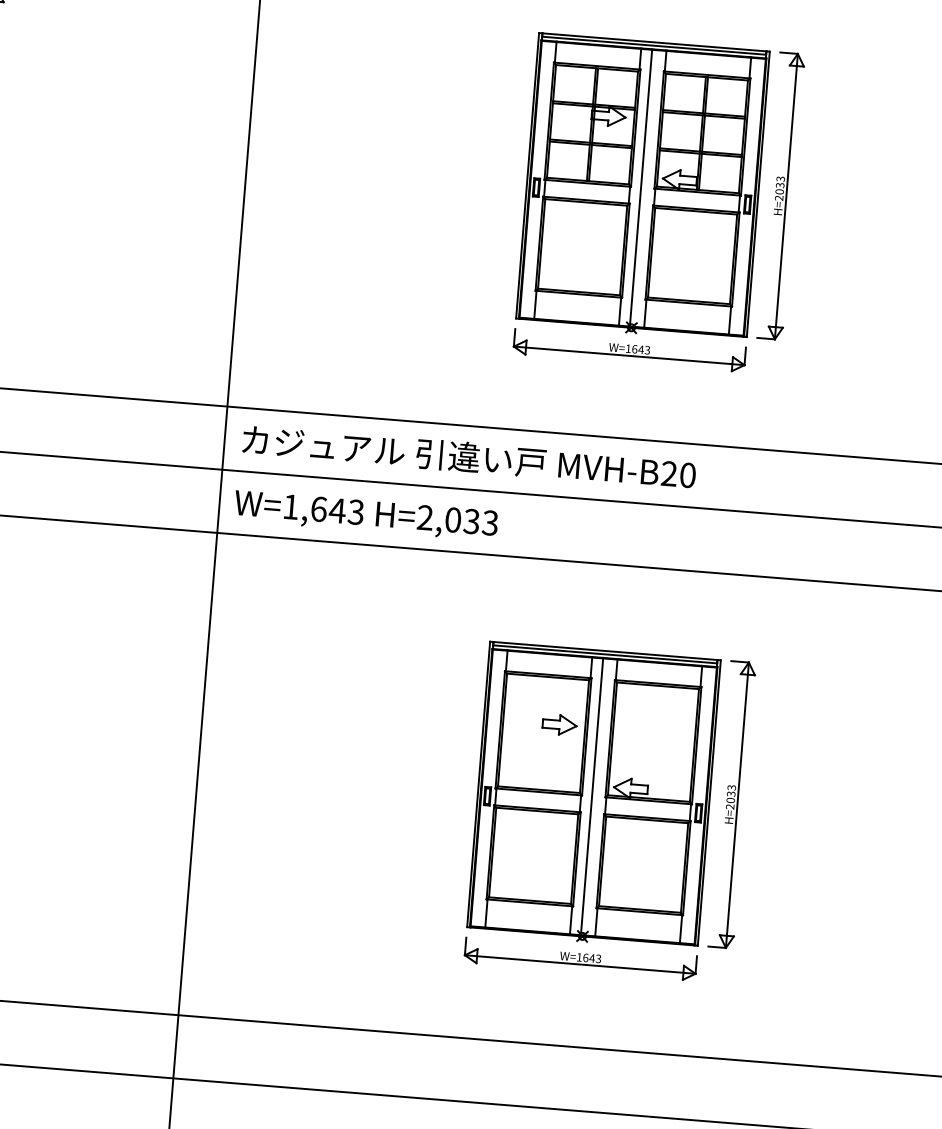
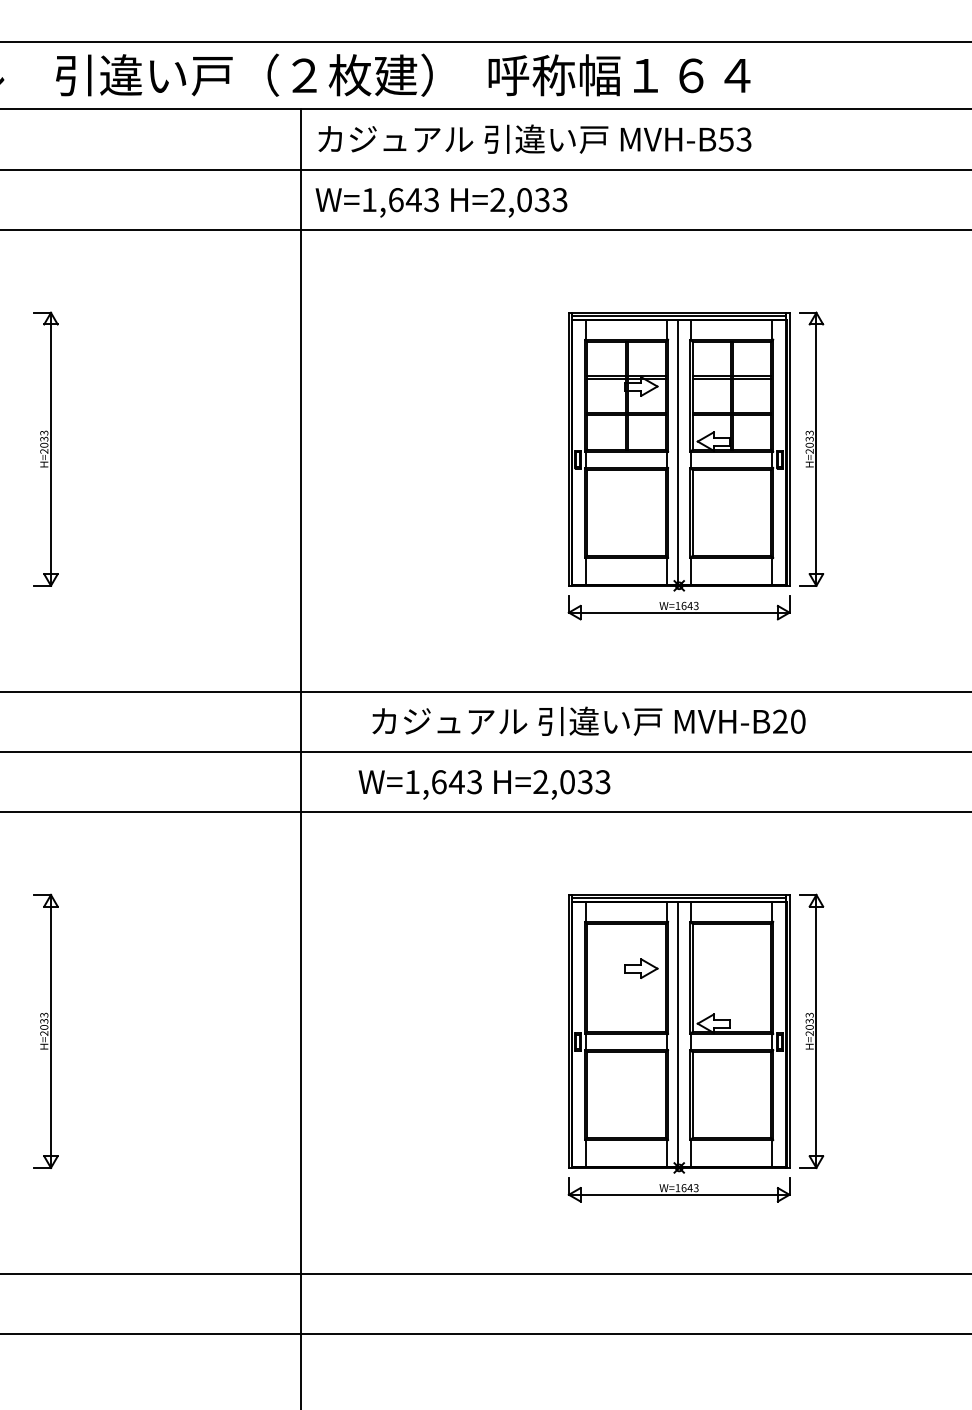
text: (468, 456) -> (588, 720), moved
text: (366, 515) -> (484, 784), moved

